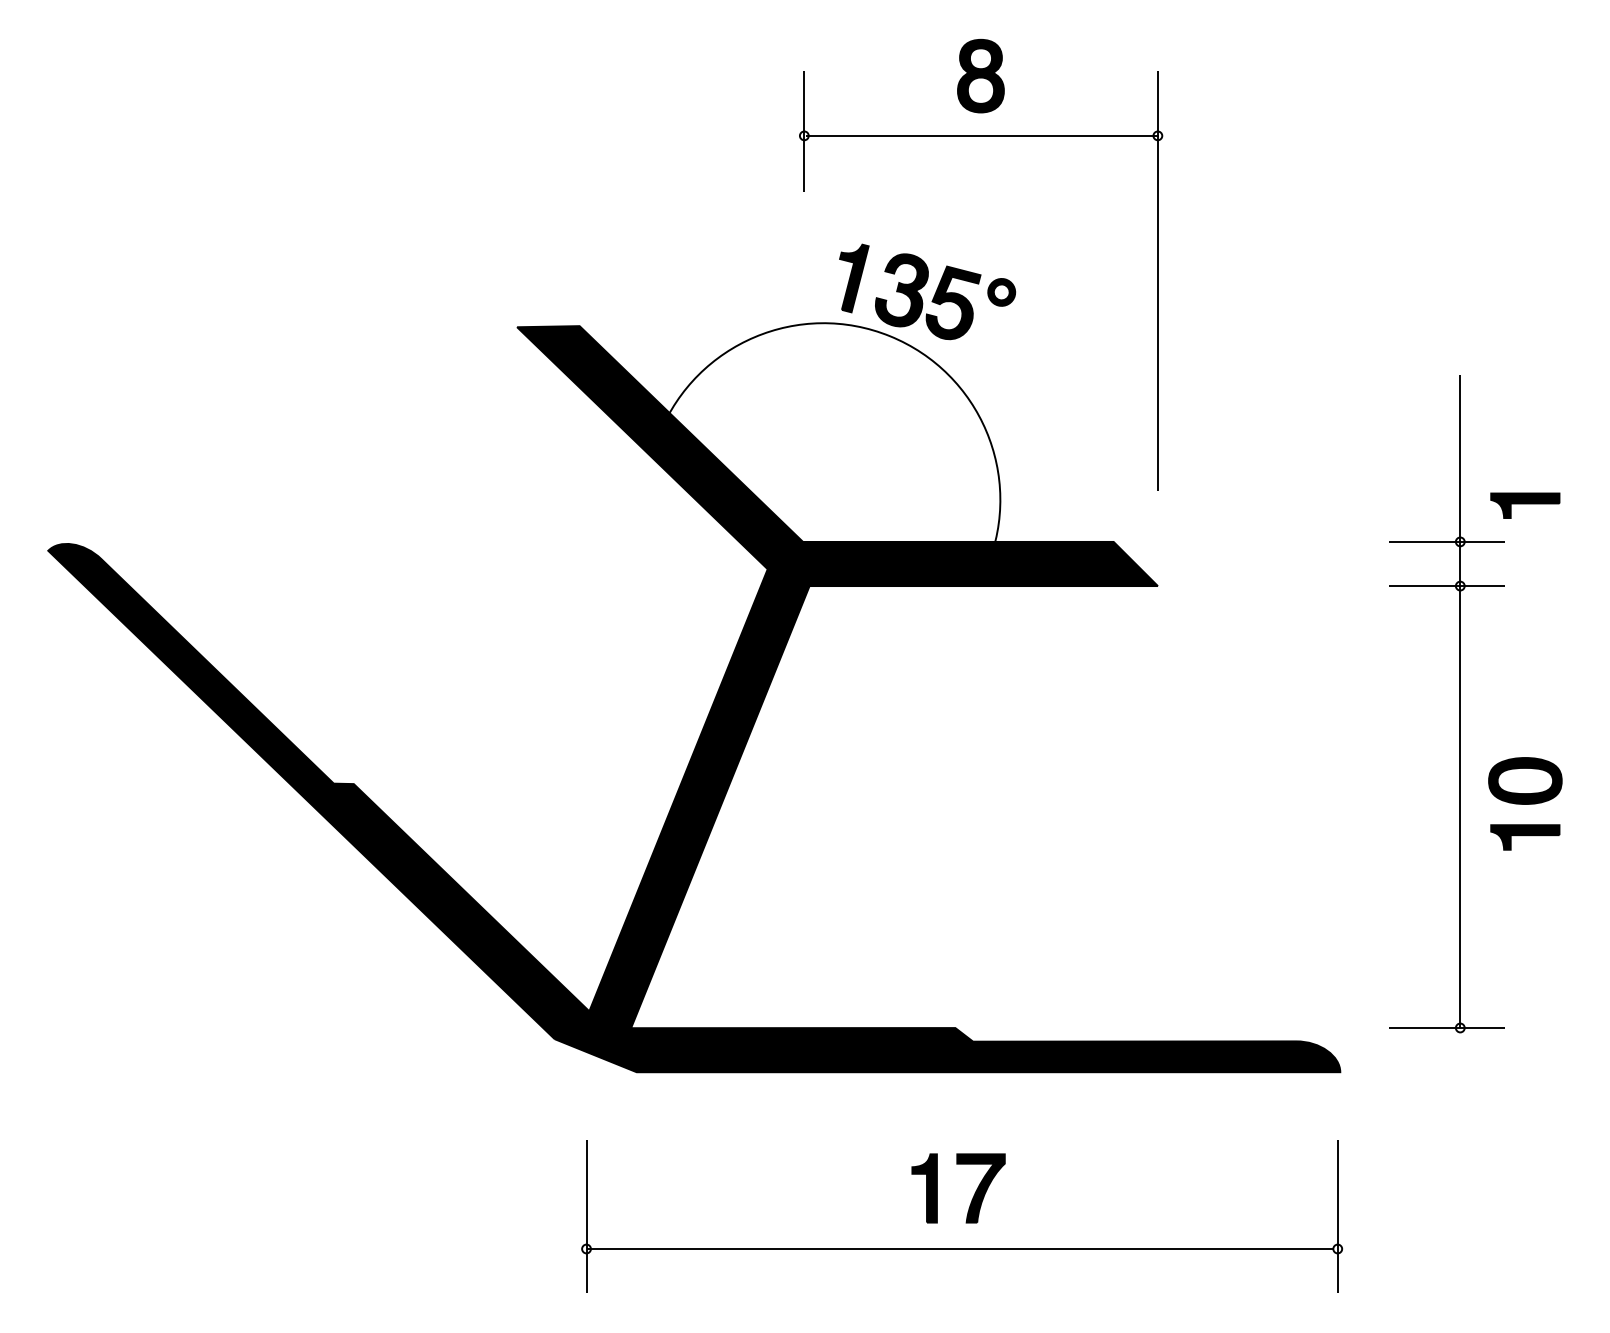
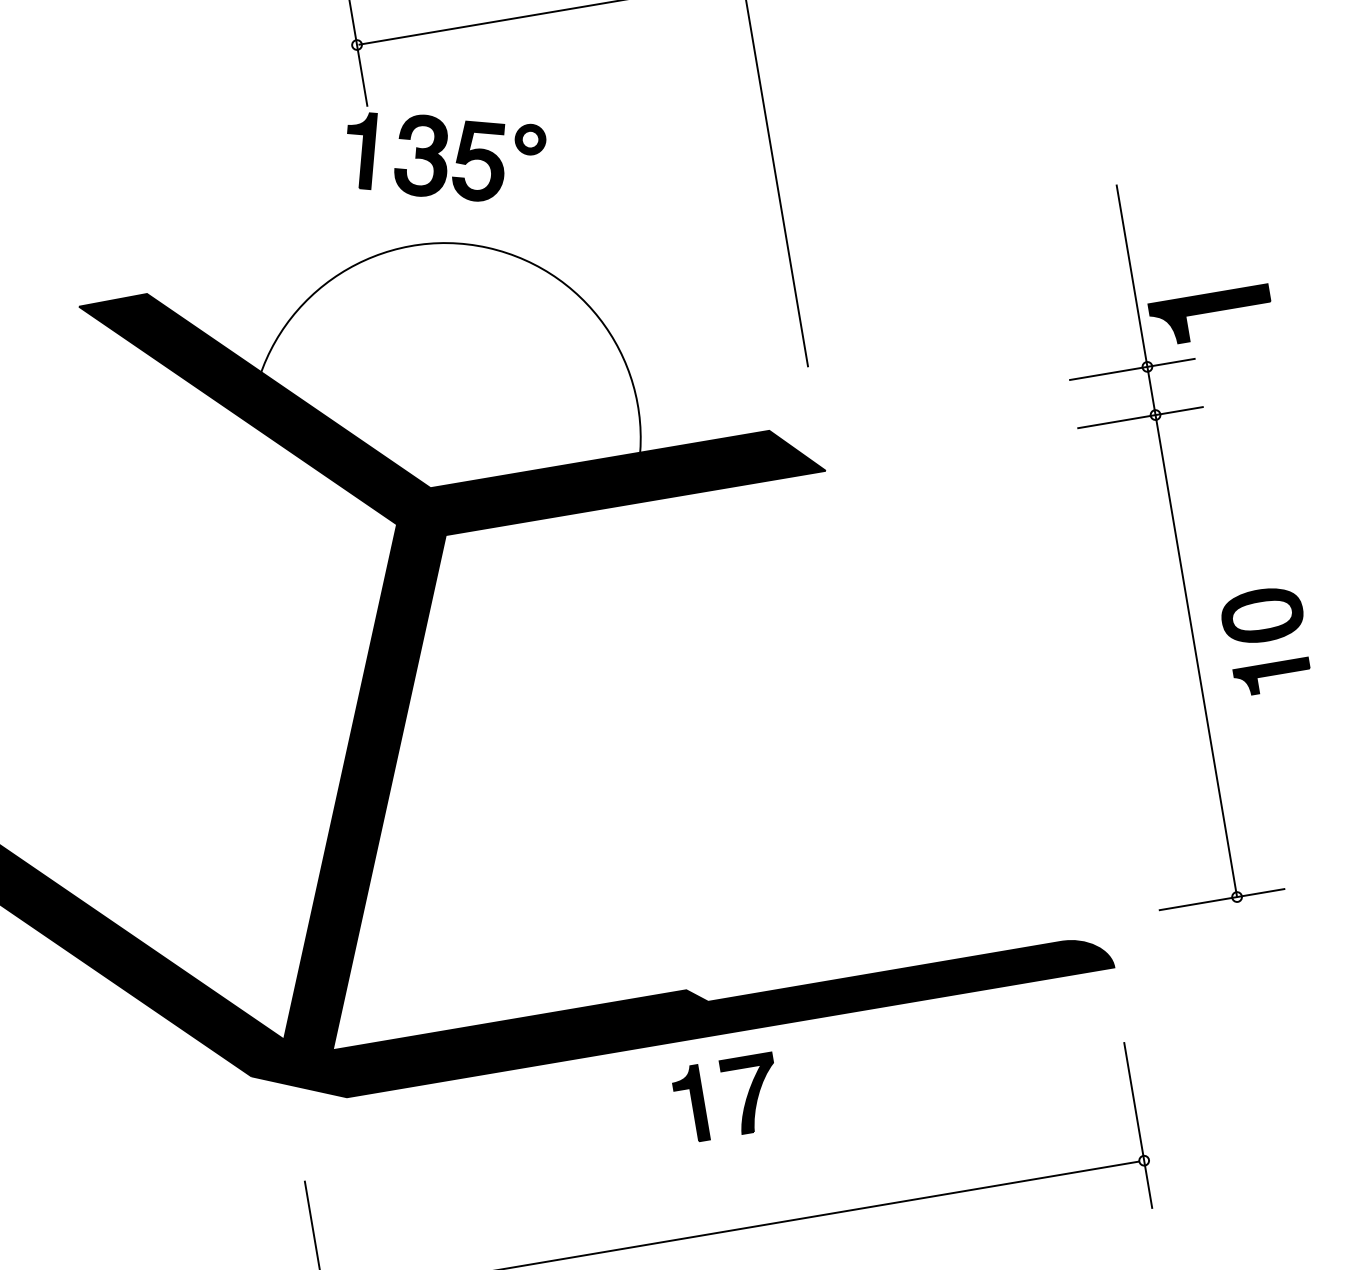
part: (927, 291) -> (449, 152), moved
part: (1525, 505) -> (1211, 315), size x1.6
part: (973, 1195) -> (744, 1103), moved

